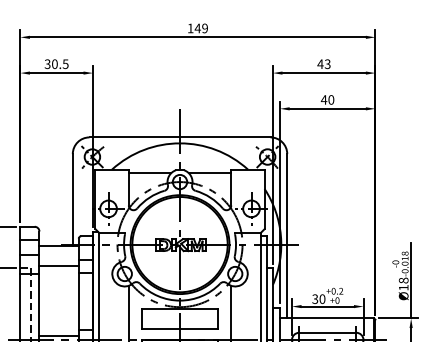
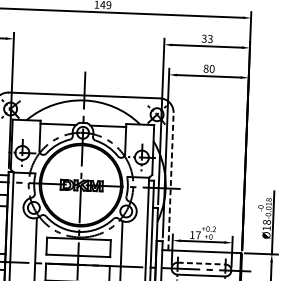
text: (320, 64) -> (204, 39), 43 -> 33
text: (323, 99) -> (205, 68), 40 -> 80
line: (287, 235) -> (171, 180), solid -> dashed
text: (318, 299) -> (195, 235), 30 -> 17
line: (327, 332) -> (201, 263), solid -> dashed

